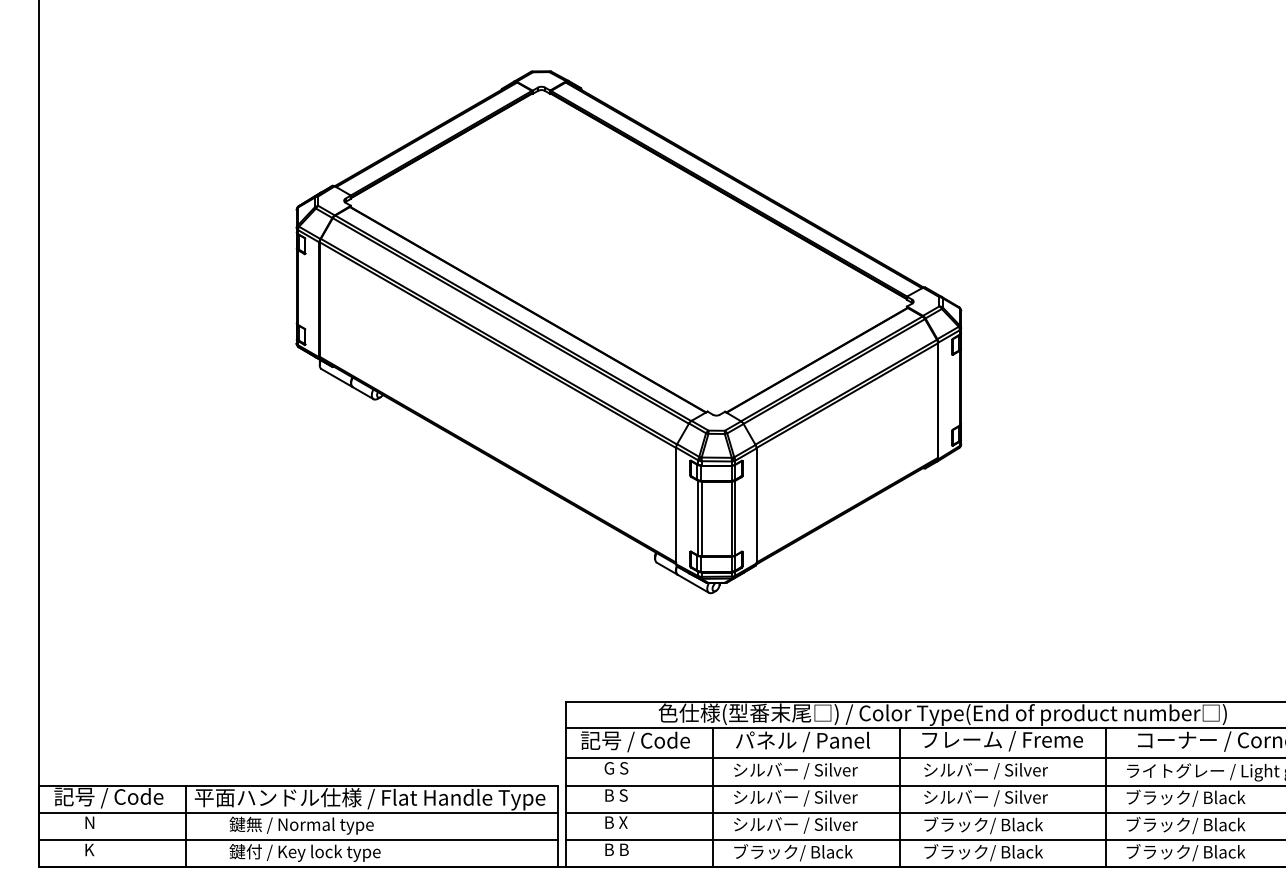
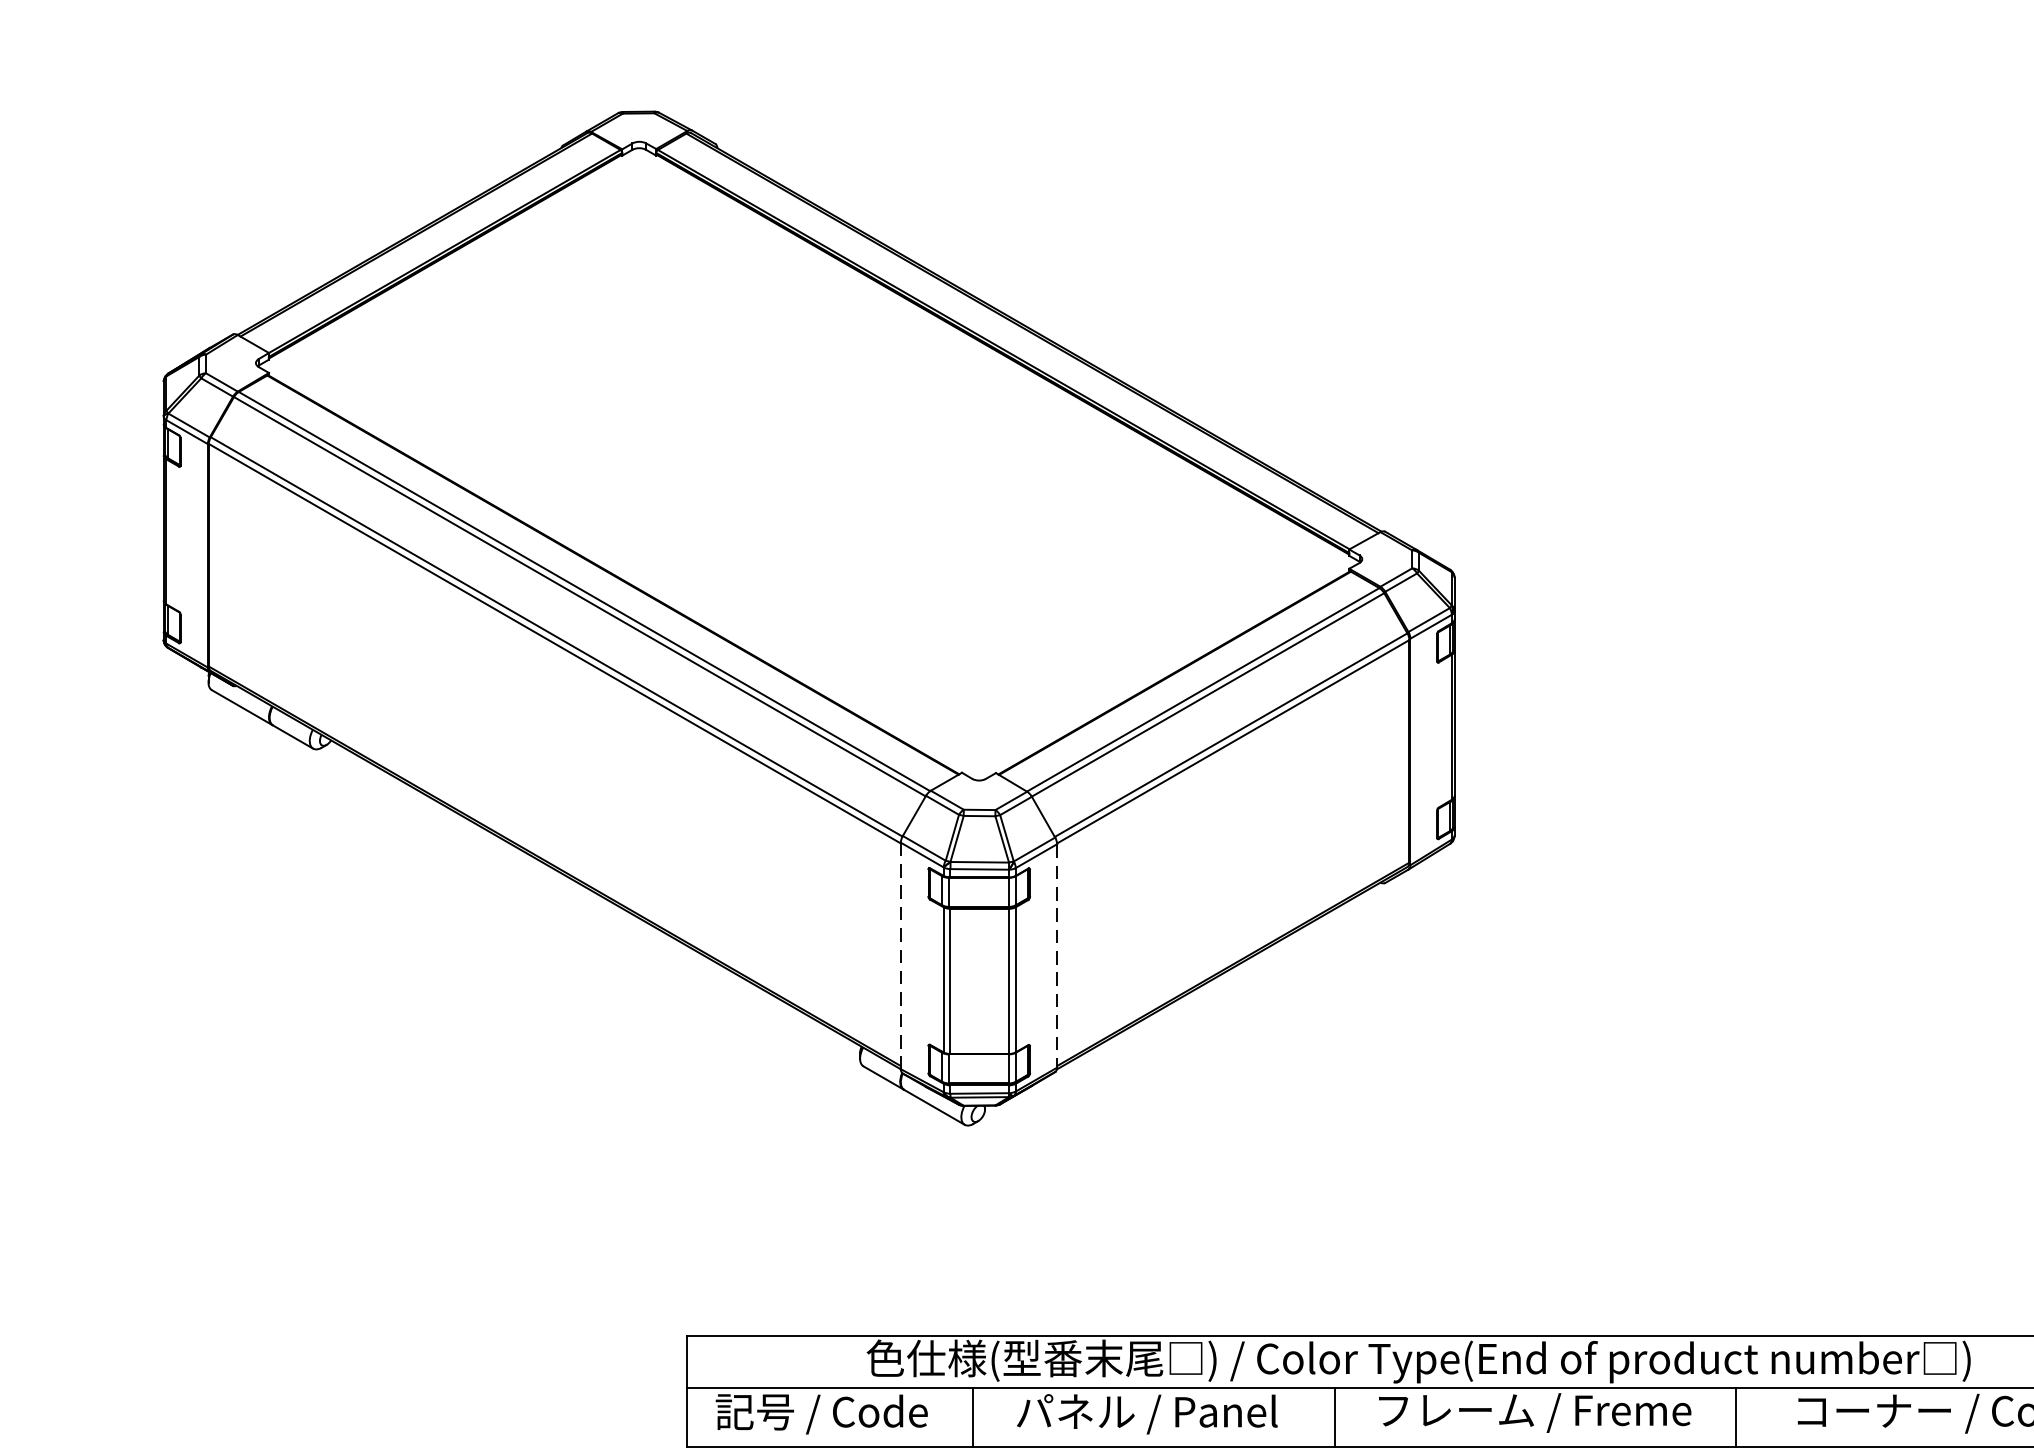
line: (756, 505) -> (1056, 955), solid -> dashed
line: (676, 506) -> (901, 957), solid -> dashed

